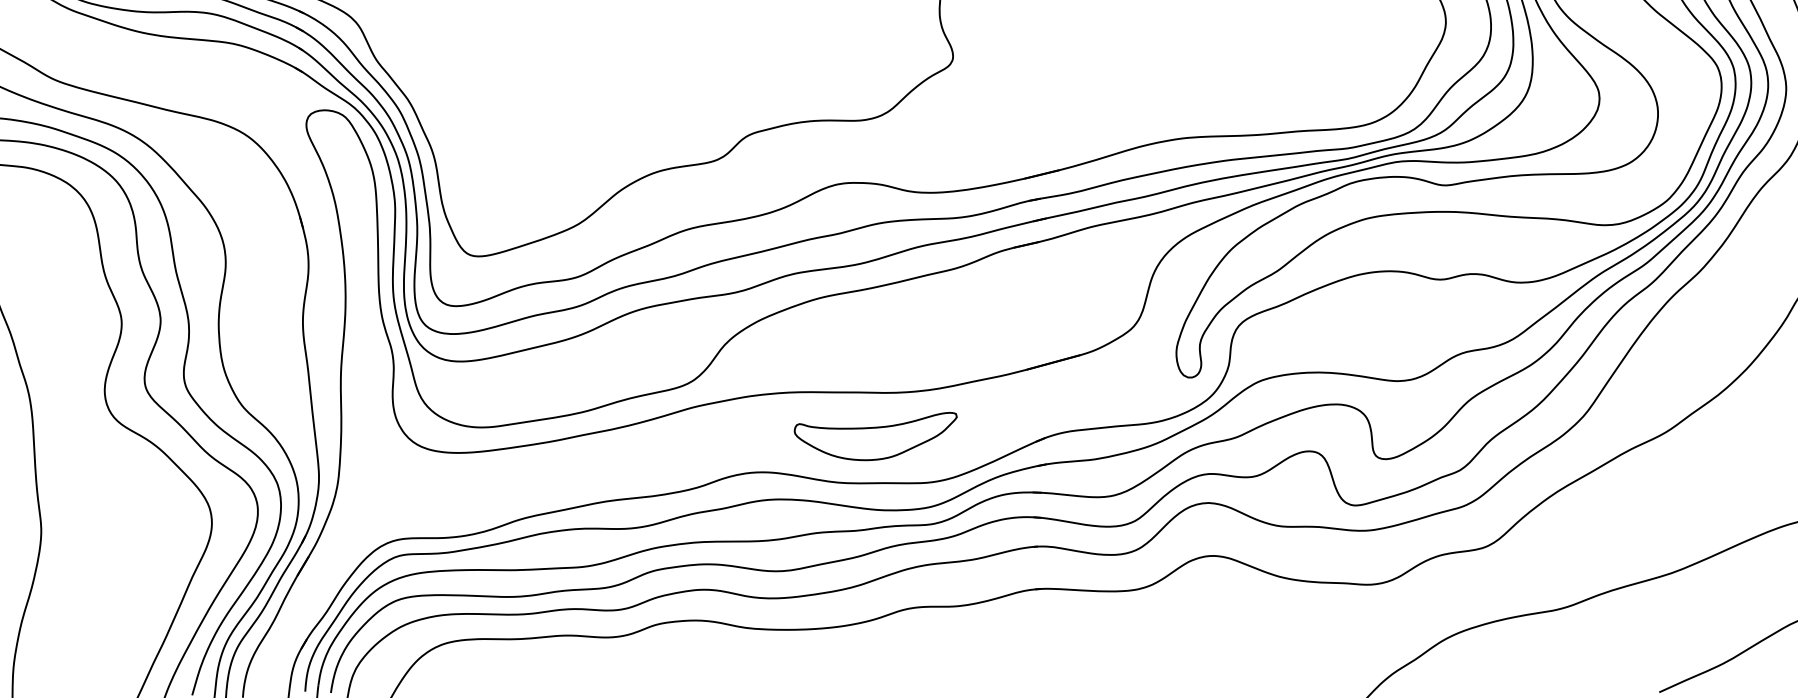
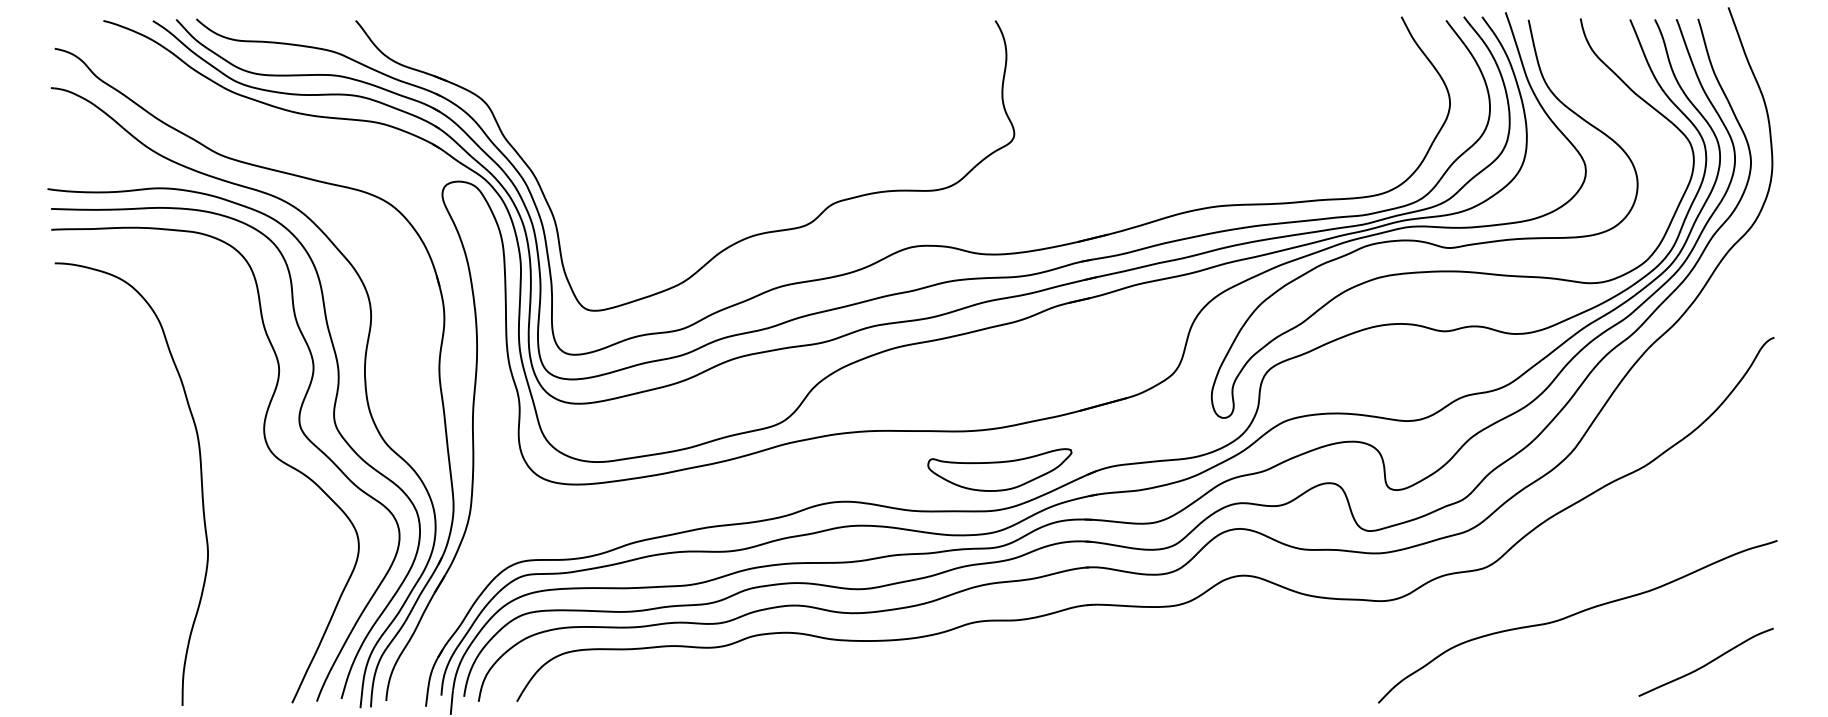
part: (875, 435) -> (999, 469), moved

